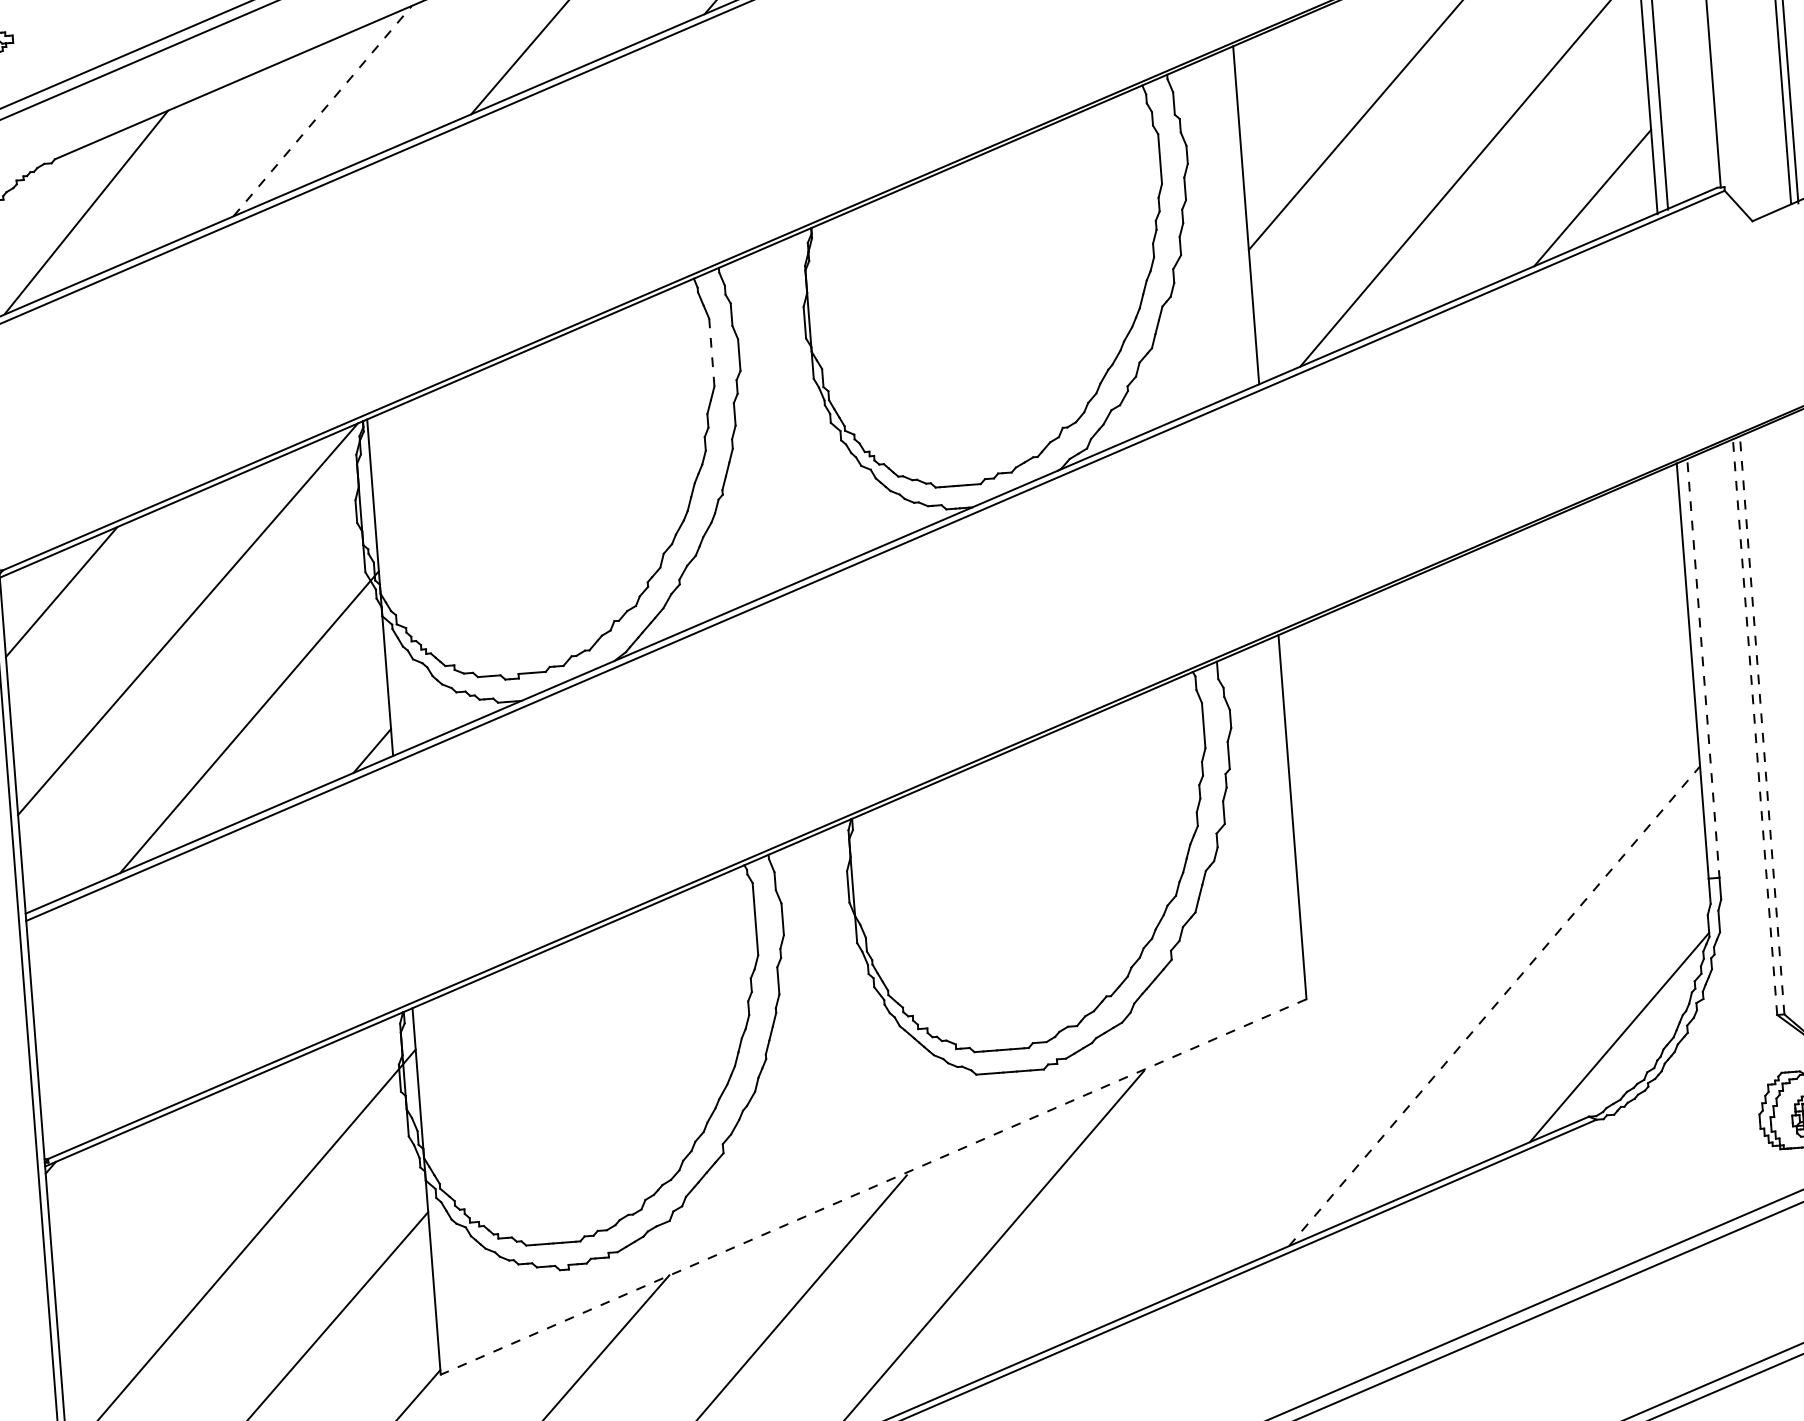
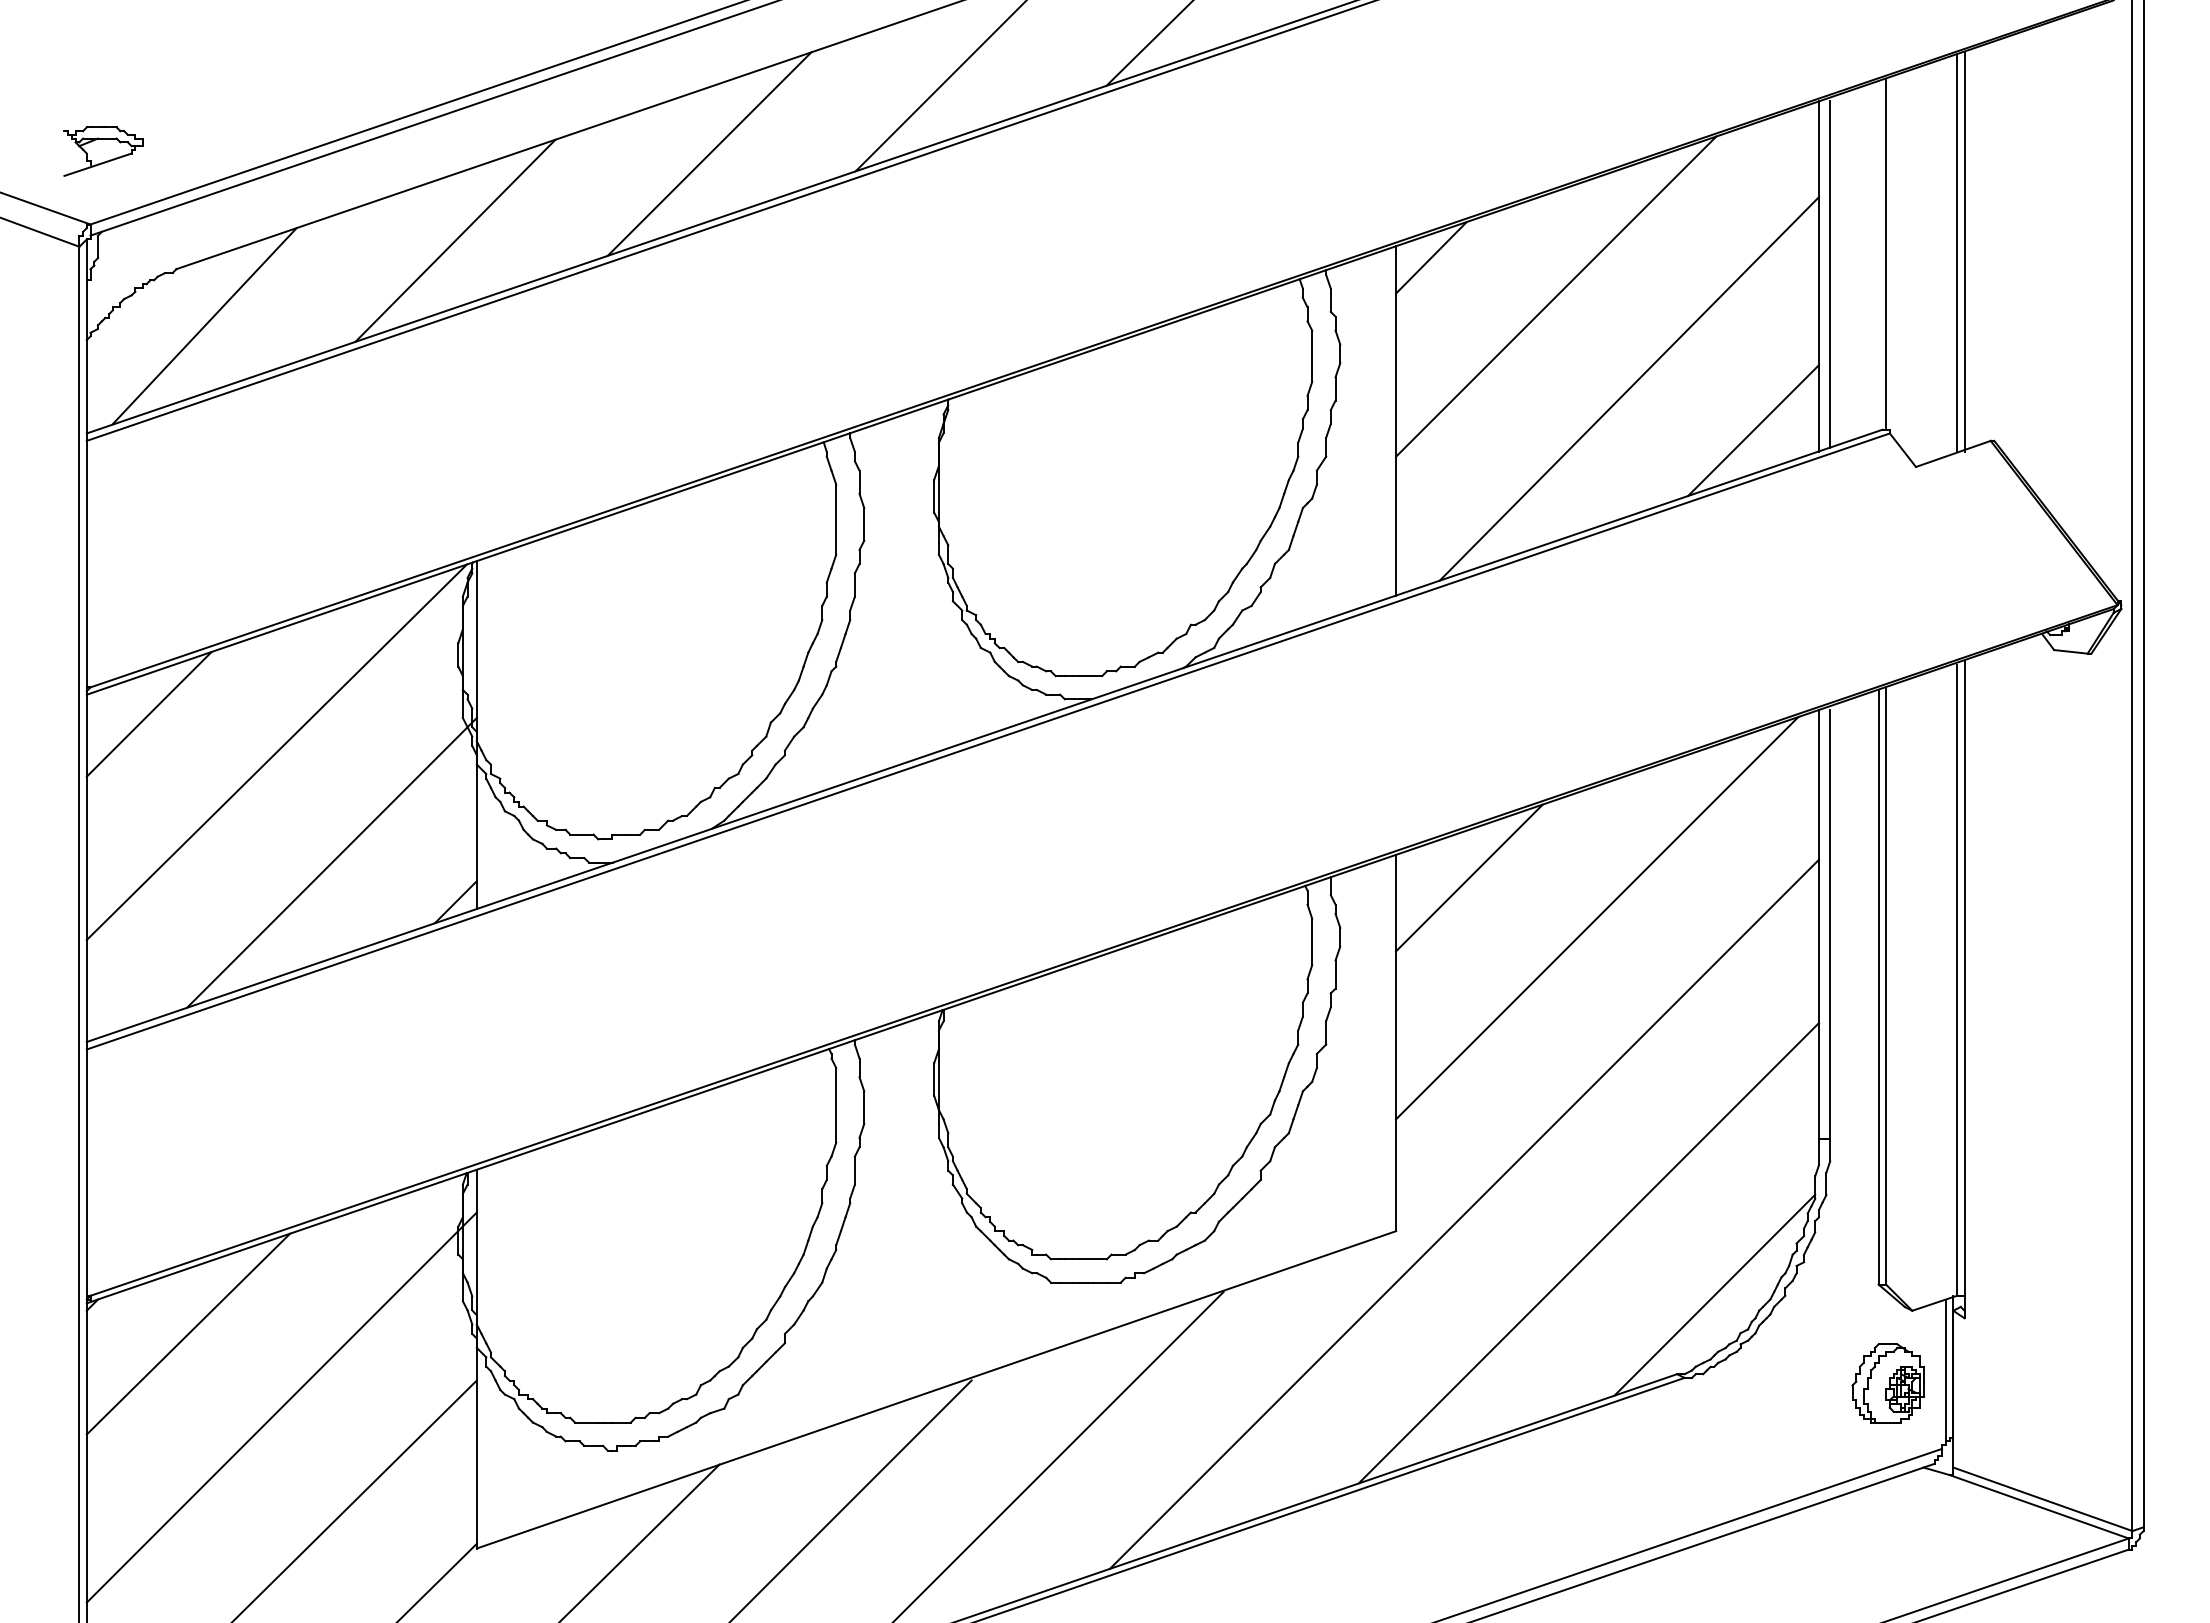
line: (1268, 54) -> (1431, 257), added
line: (322, 110) -> (455, 240), dashed -> solid
line: (712, 352) -> (836, 519), dashed -> solid
line: (1351, 651) -> (1469, 877), added
line: (1703, 670) -> (1830, 924), dashed -> solid
line: (1477, 681) -> (1597, 918), added
line: (1762, 725) -> (1886, 985), dashed -> solid
line: (1754, 727) -> (1878, 987), dashed -> solid
line: (1371, 977) -> (1464, 1213), added
line: (1495, 1005) -> (1589, 1252), dashed -> solid
line: (873, 1187) -> (936, 1390), dashed -> solid
line: (145, 1188) -> (188, 1333), added

